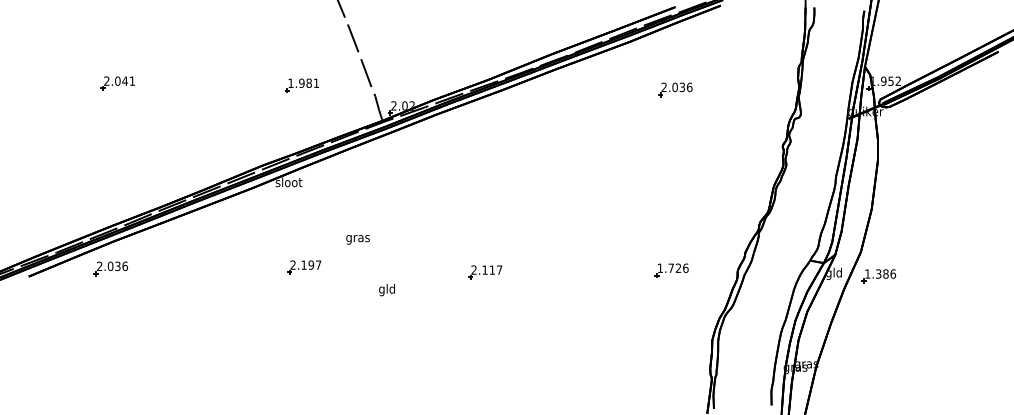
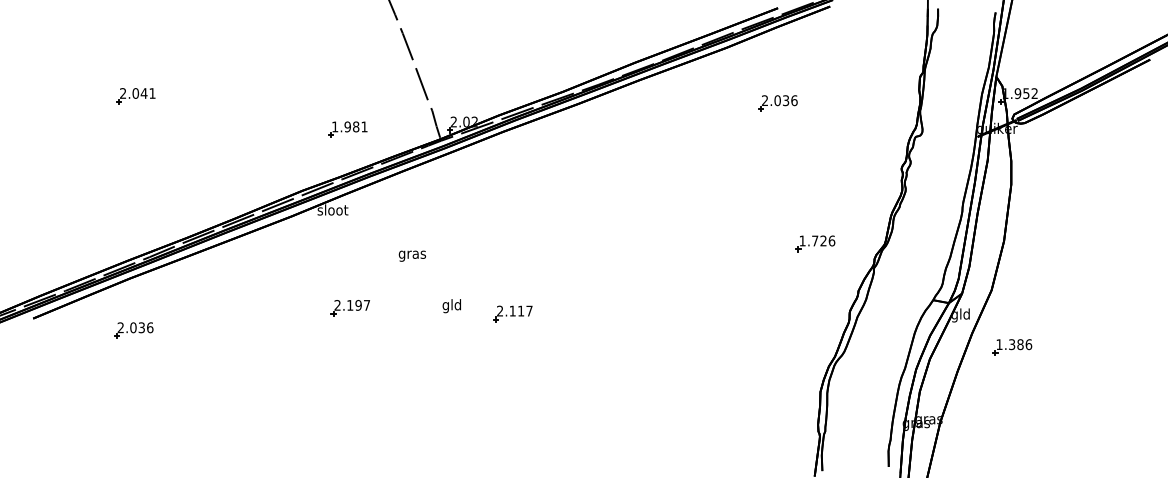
part: (301, 85) -> (347, 129), moved
text: (357, 239) -> (411, 255), moved
part: (110, 268) -> (133, 330), moved
part: (671, 270) -> (815, 243), moved
part: (484, 272) -> (512, 313), moved
part: (879, 276) -> (1012, 347), moved
text: (386, 290) -> (451, 306), moved

